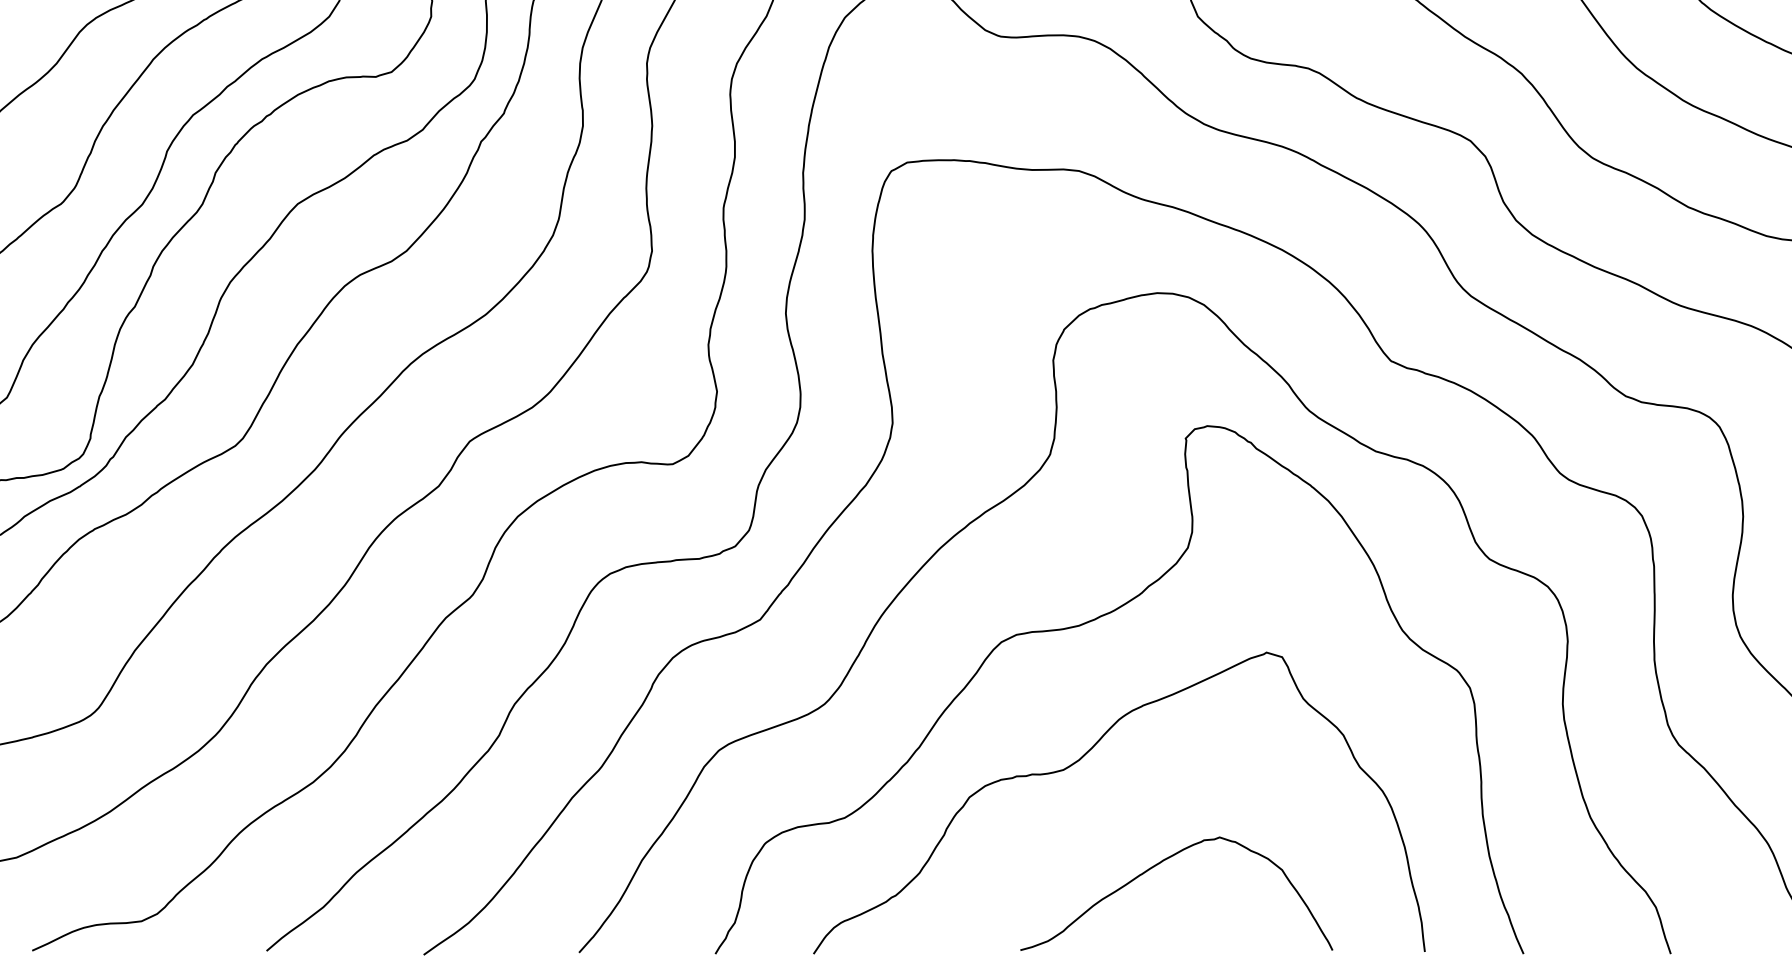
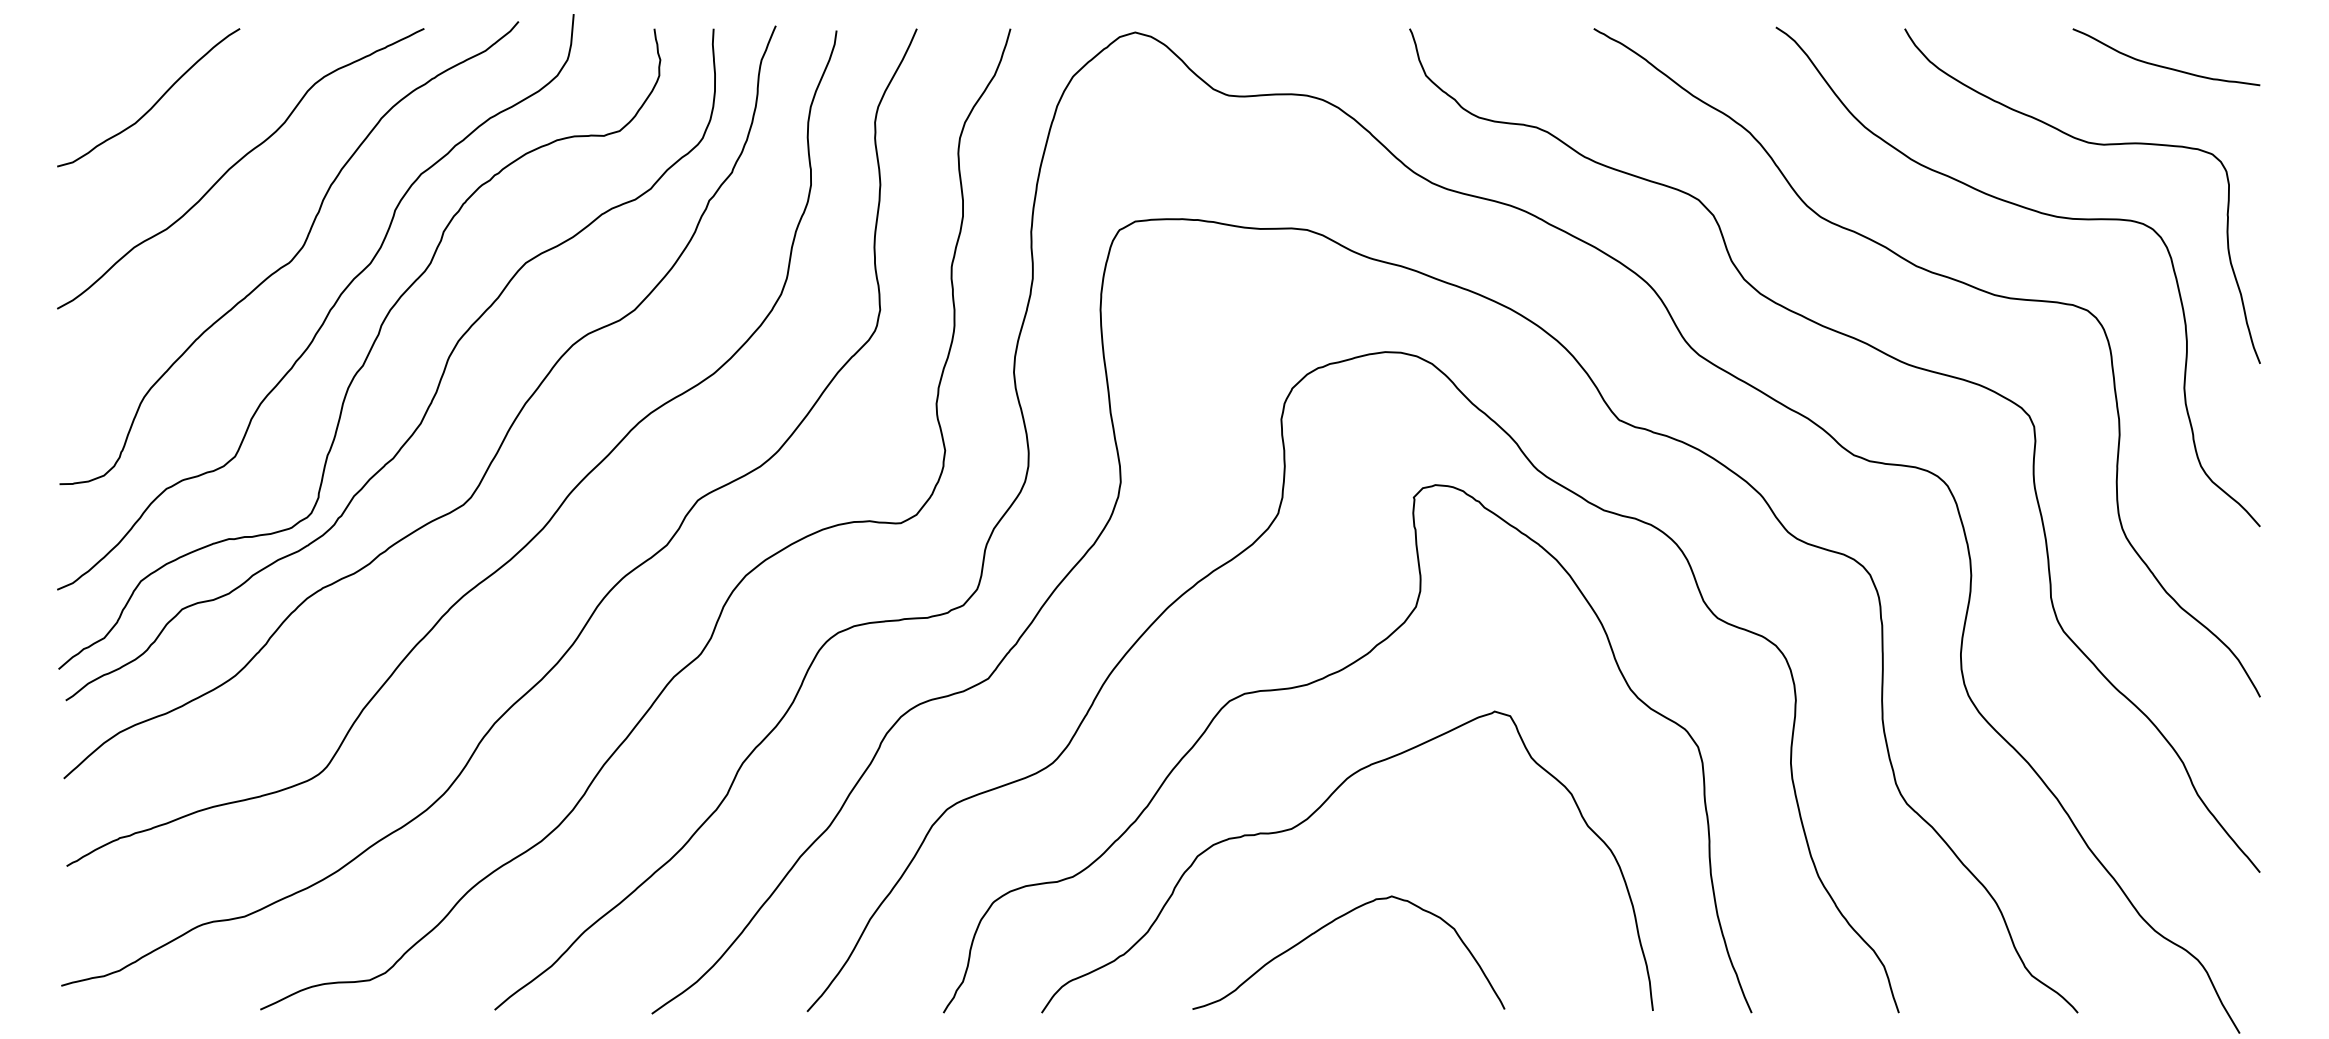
curve: (1159, 864) -> (1331, 923), moved

